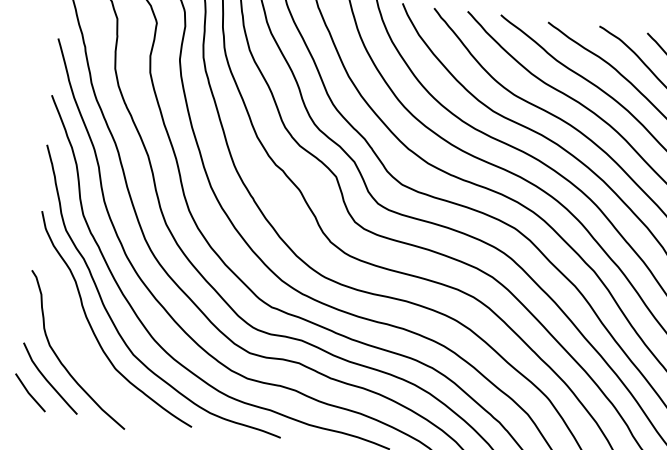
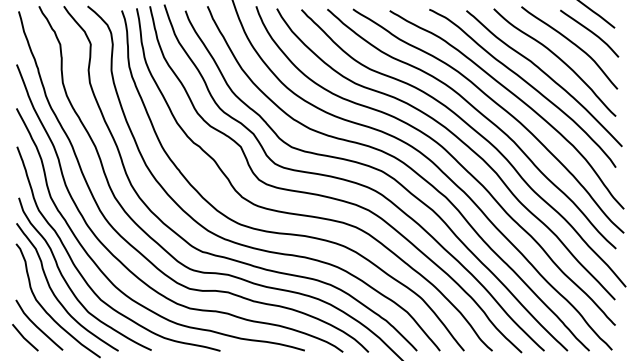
curve: (75, 341) -> (55, 294), added

